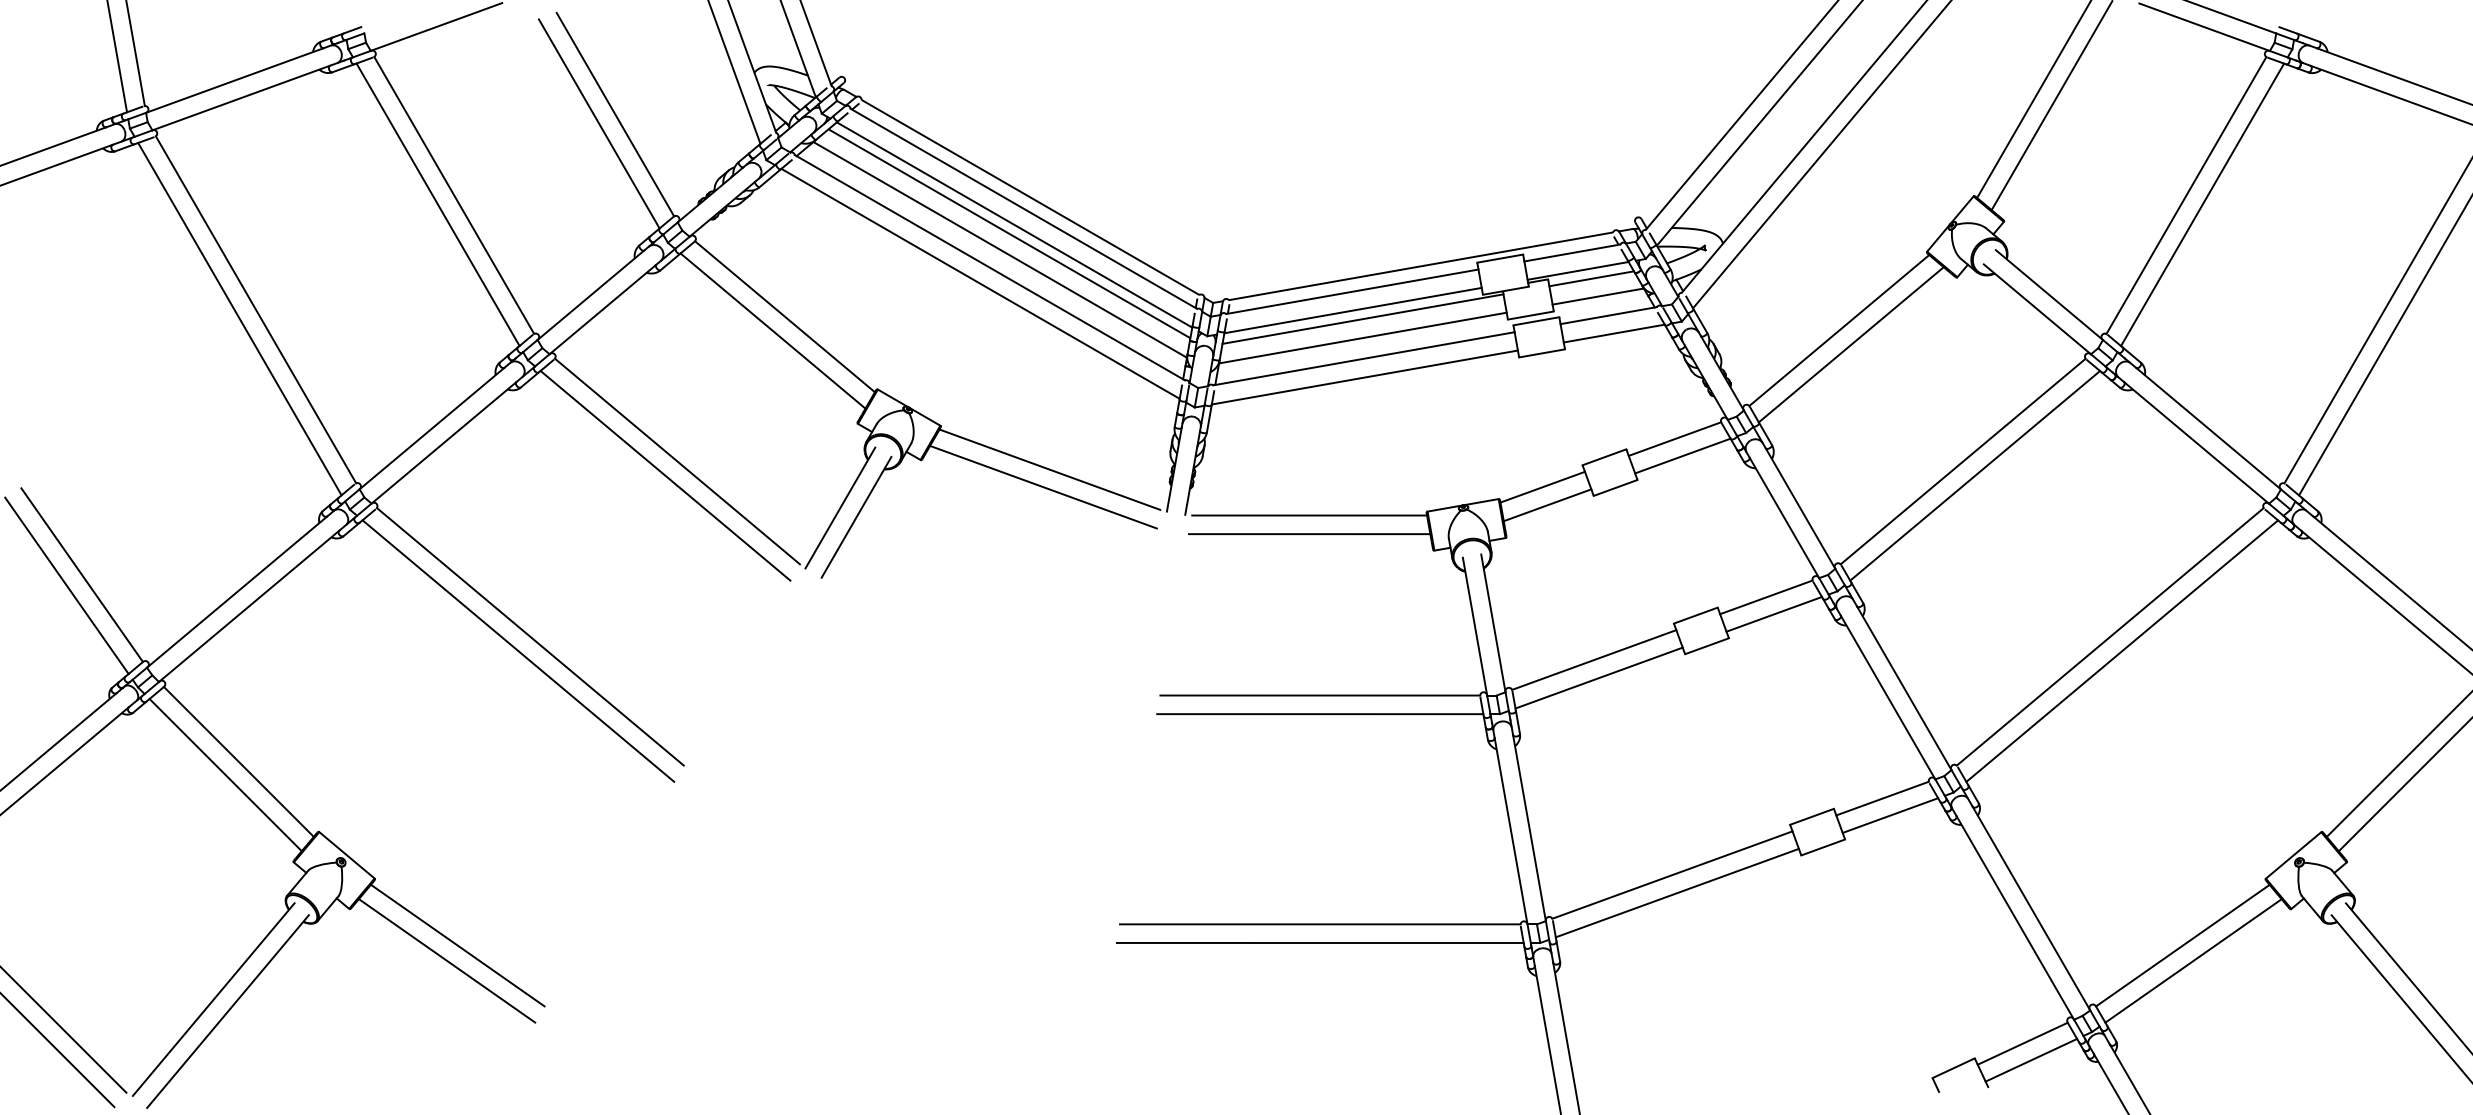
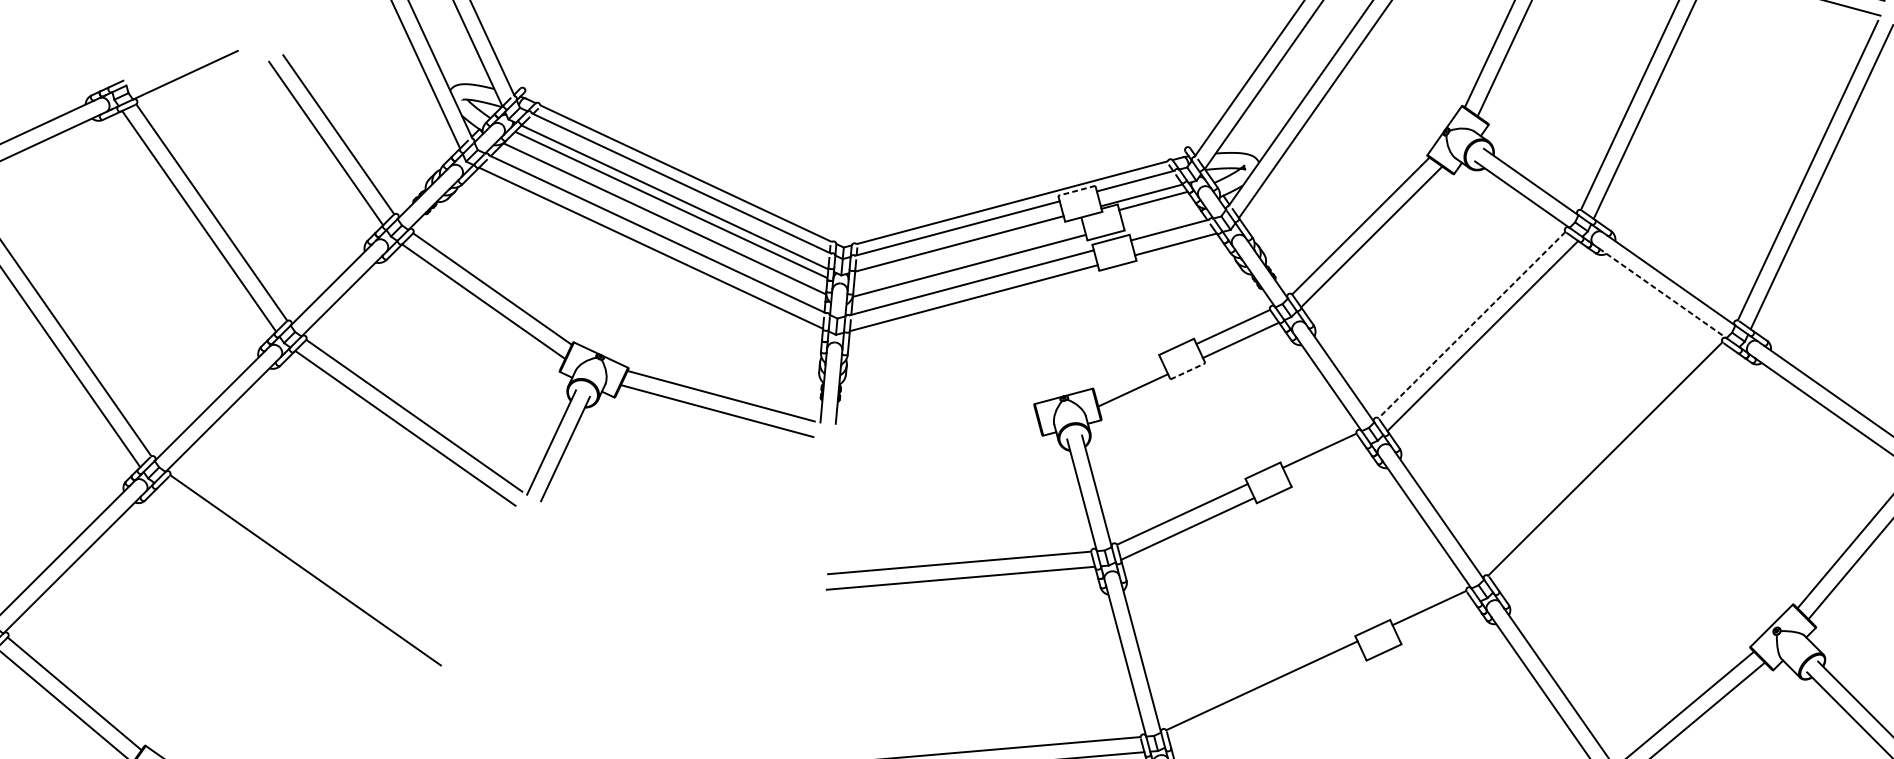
line: (1499, 258) -> (1076, 190), solid -> dashed
line: (1597, 296) -> (1159, 215), removed
line: (1362, 318) -> (967, 249), removed
line: (2196, 443) -> (1662, 293), solid -> dashed
line: (1963, 461) -> (1472, 325), solid -> dashed
line: (1542, 486) -> (1127, 375), removed
line: (1616, 487) -> (1188, 370), solid -> dashed
line: (1309, 515) -> (938, 415), removed
line: (1309, 534) -> (939, 431), removed
line: (1773, 613) -> (1326, 463), removed
line: (518, 650) -> (296, 582), removed
line: (2122, 650) -> (1616, 469), removed
line: (1890, 815) -> (1437, 621), removed
line: (1676, 892) -> (1266, 699), removed

